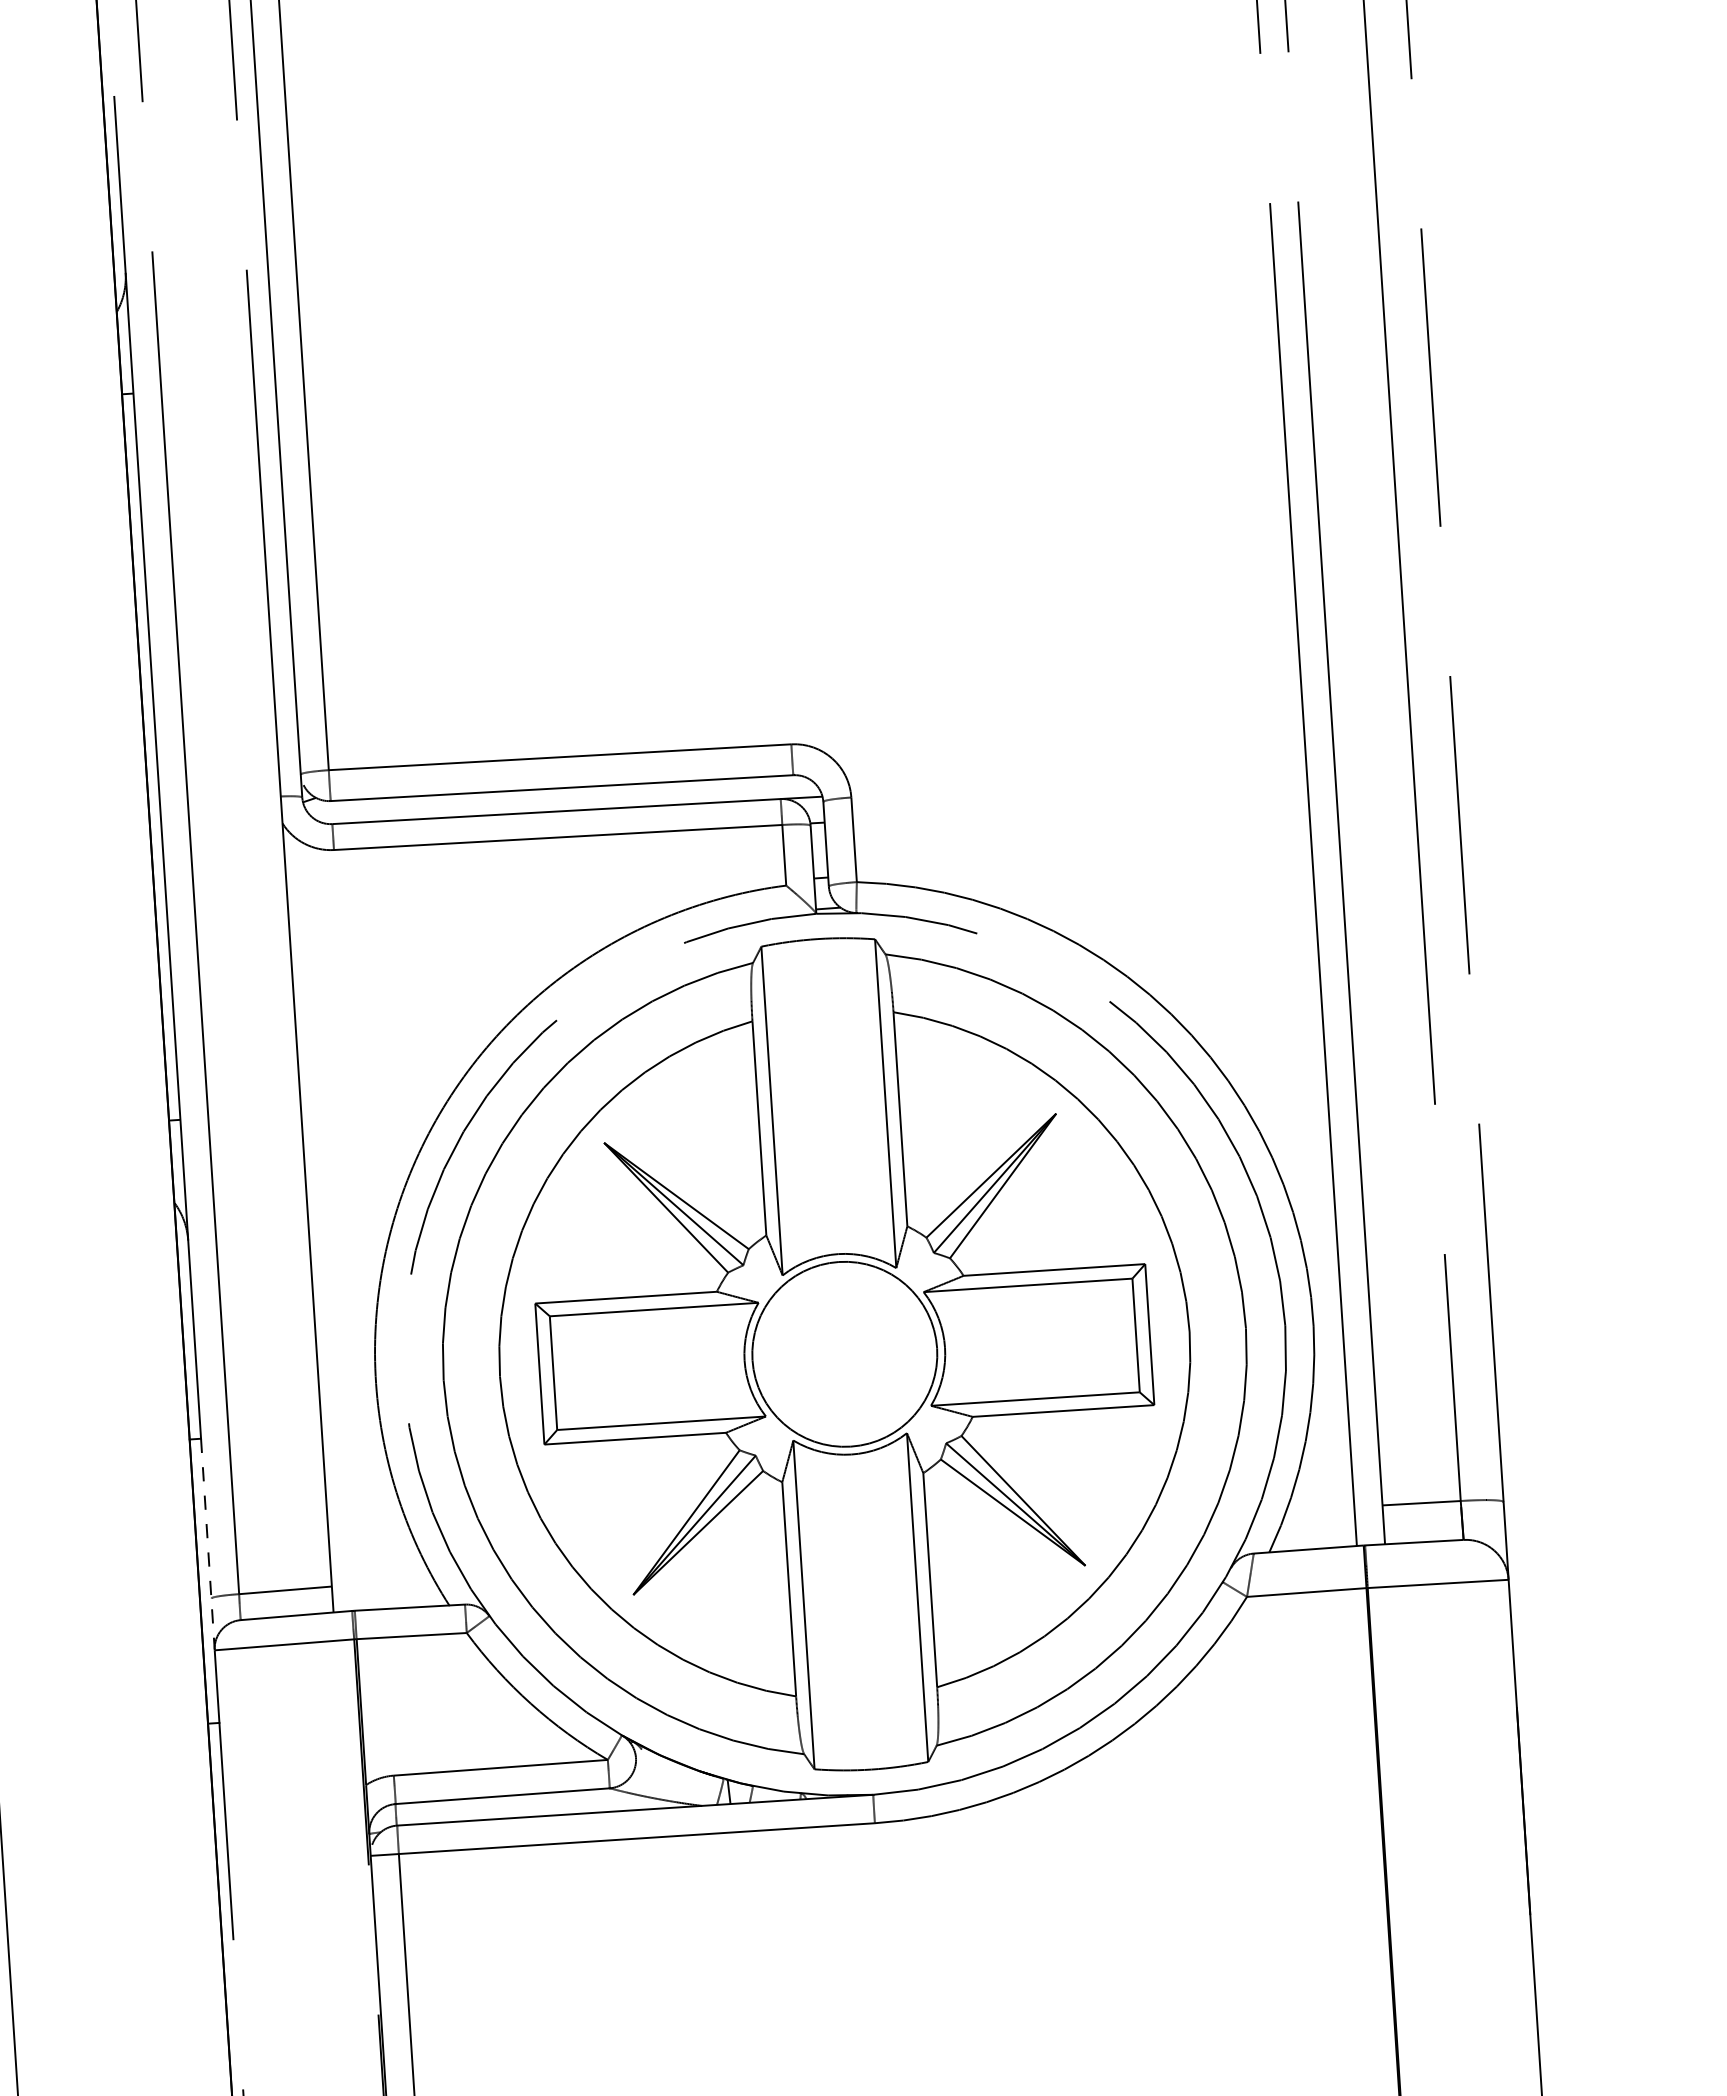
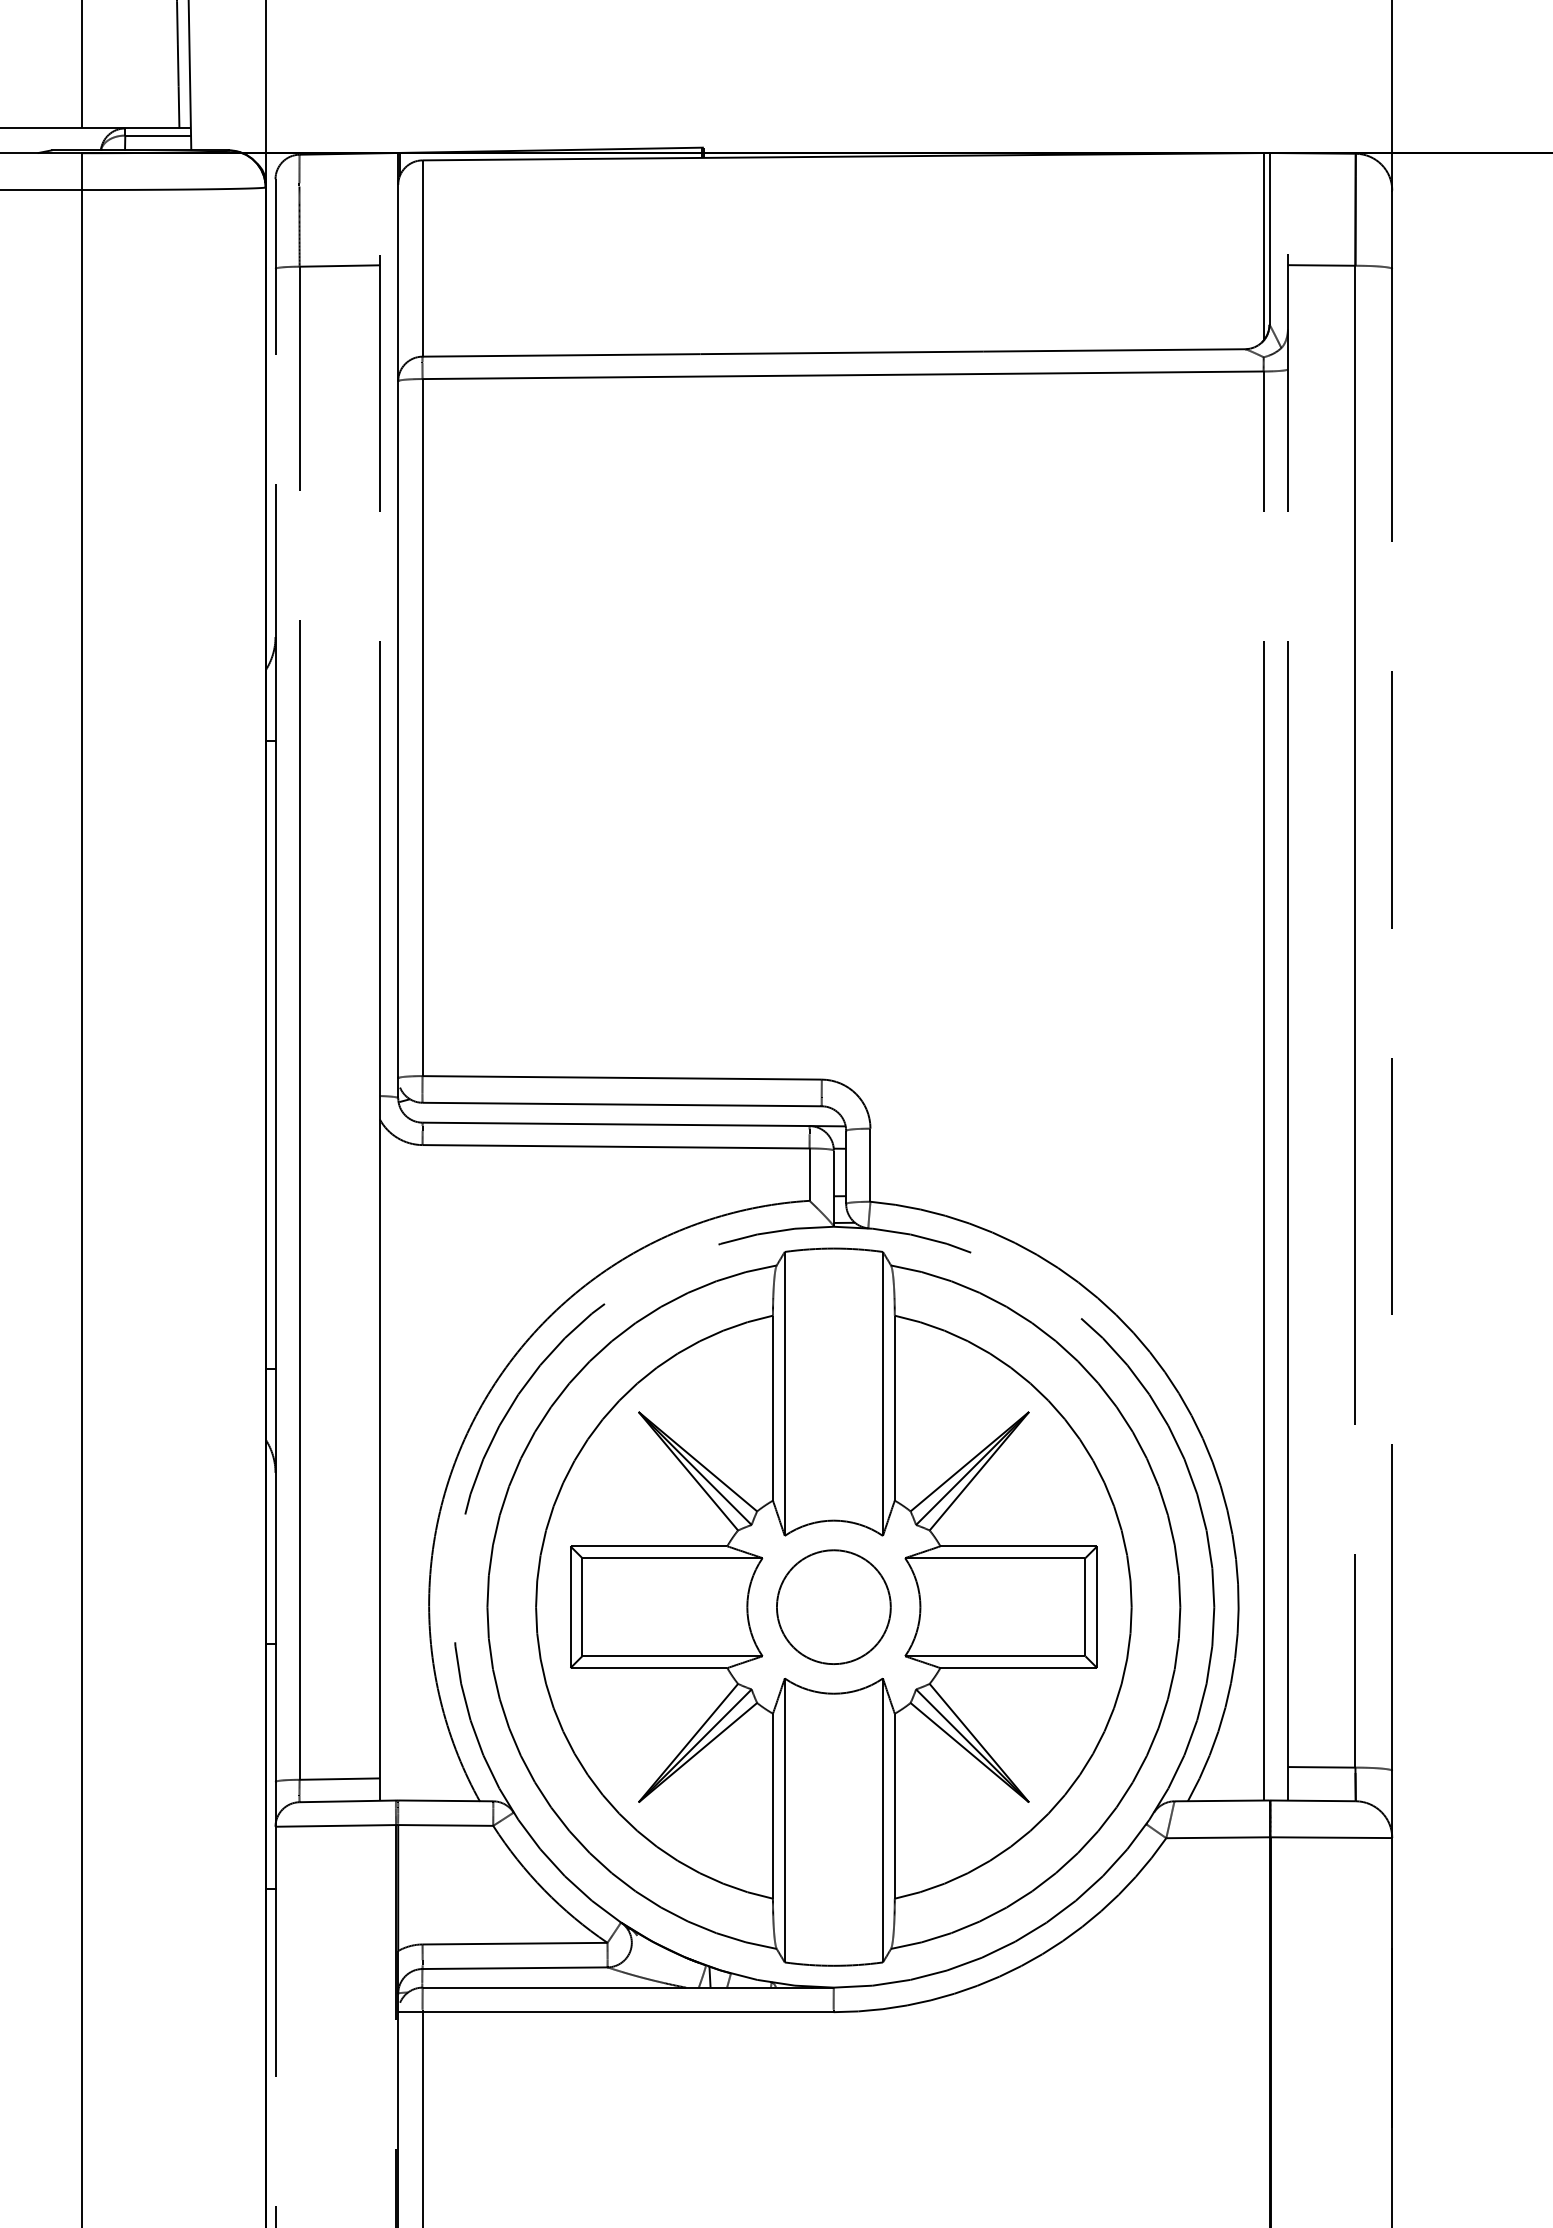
circle: (844, 1354) -> (833, 1607), size x0.71
line: (207, 1543) -> (275, 1734), dashed -> solid

